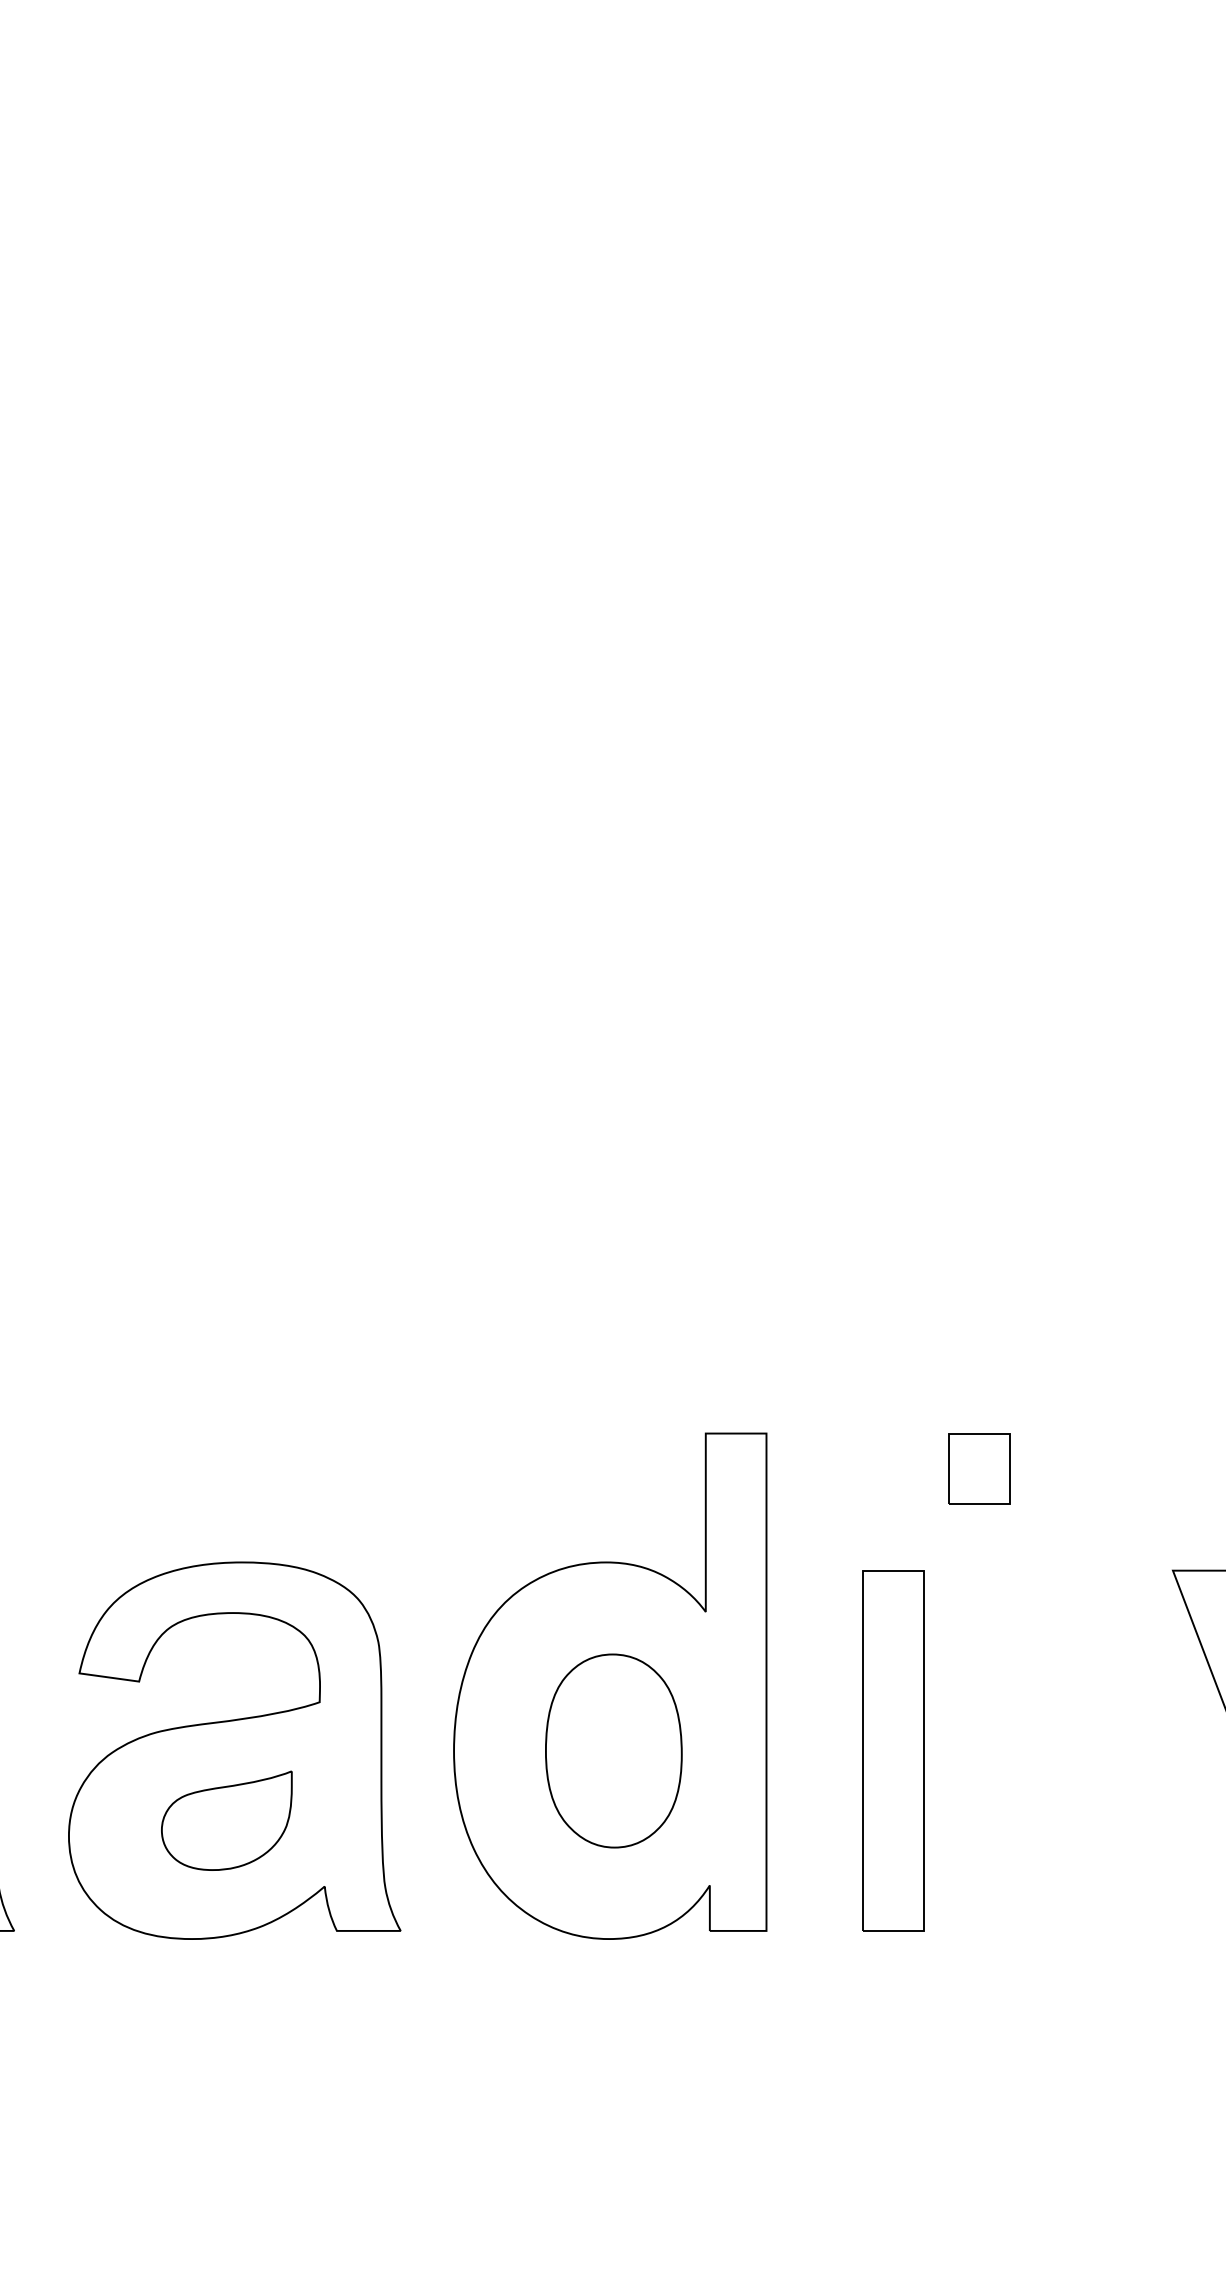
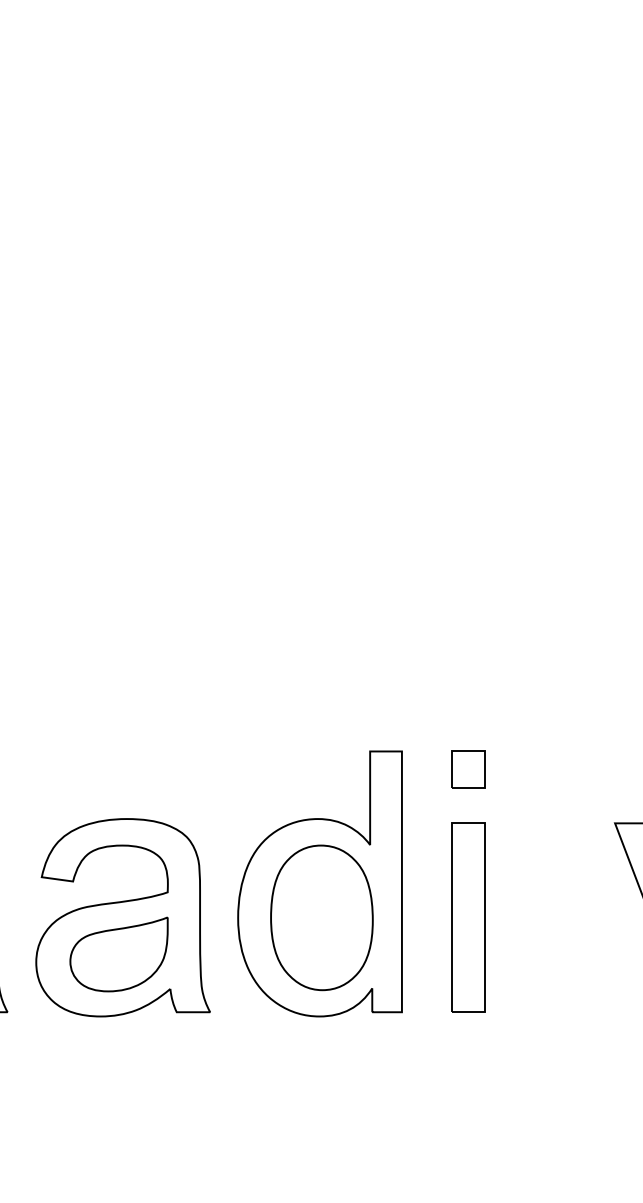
part: (979, 1467) -> (468, 769), moved
part: (613, 1750) -> (321, 917), size x1.43
part: (225, 1820) -> (118, 954), size x1.43

